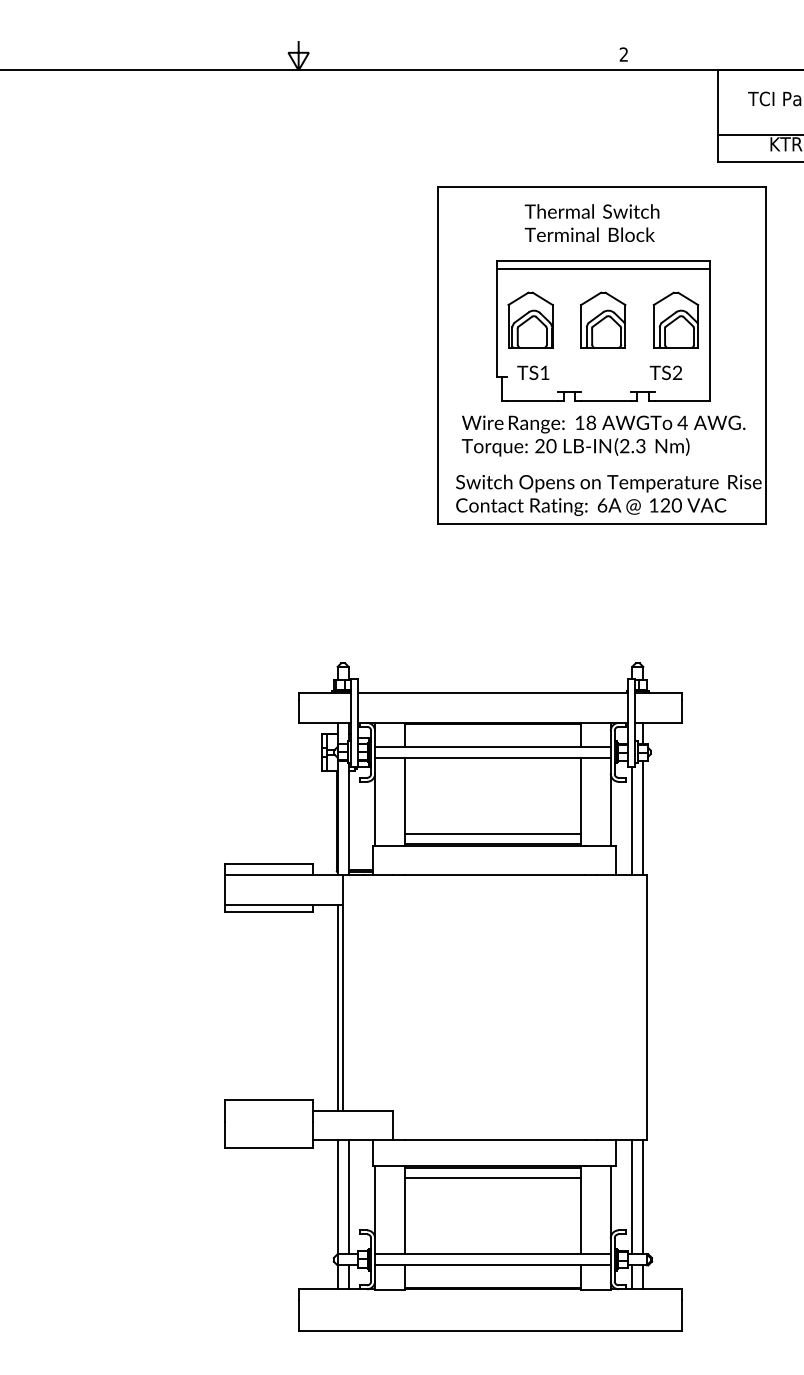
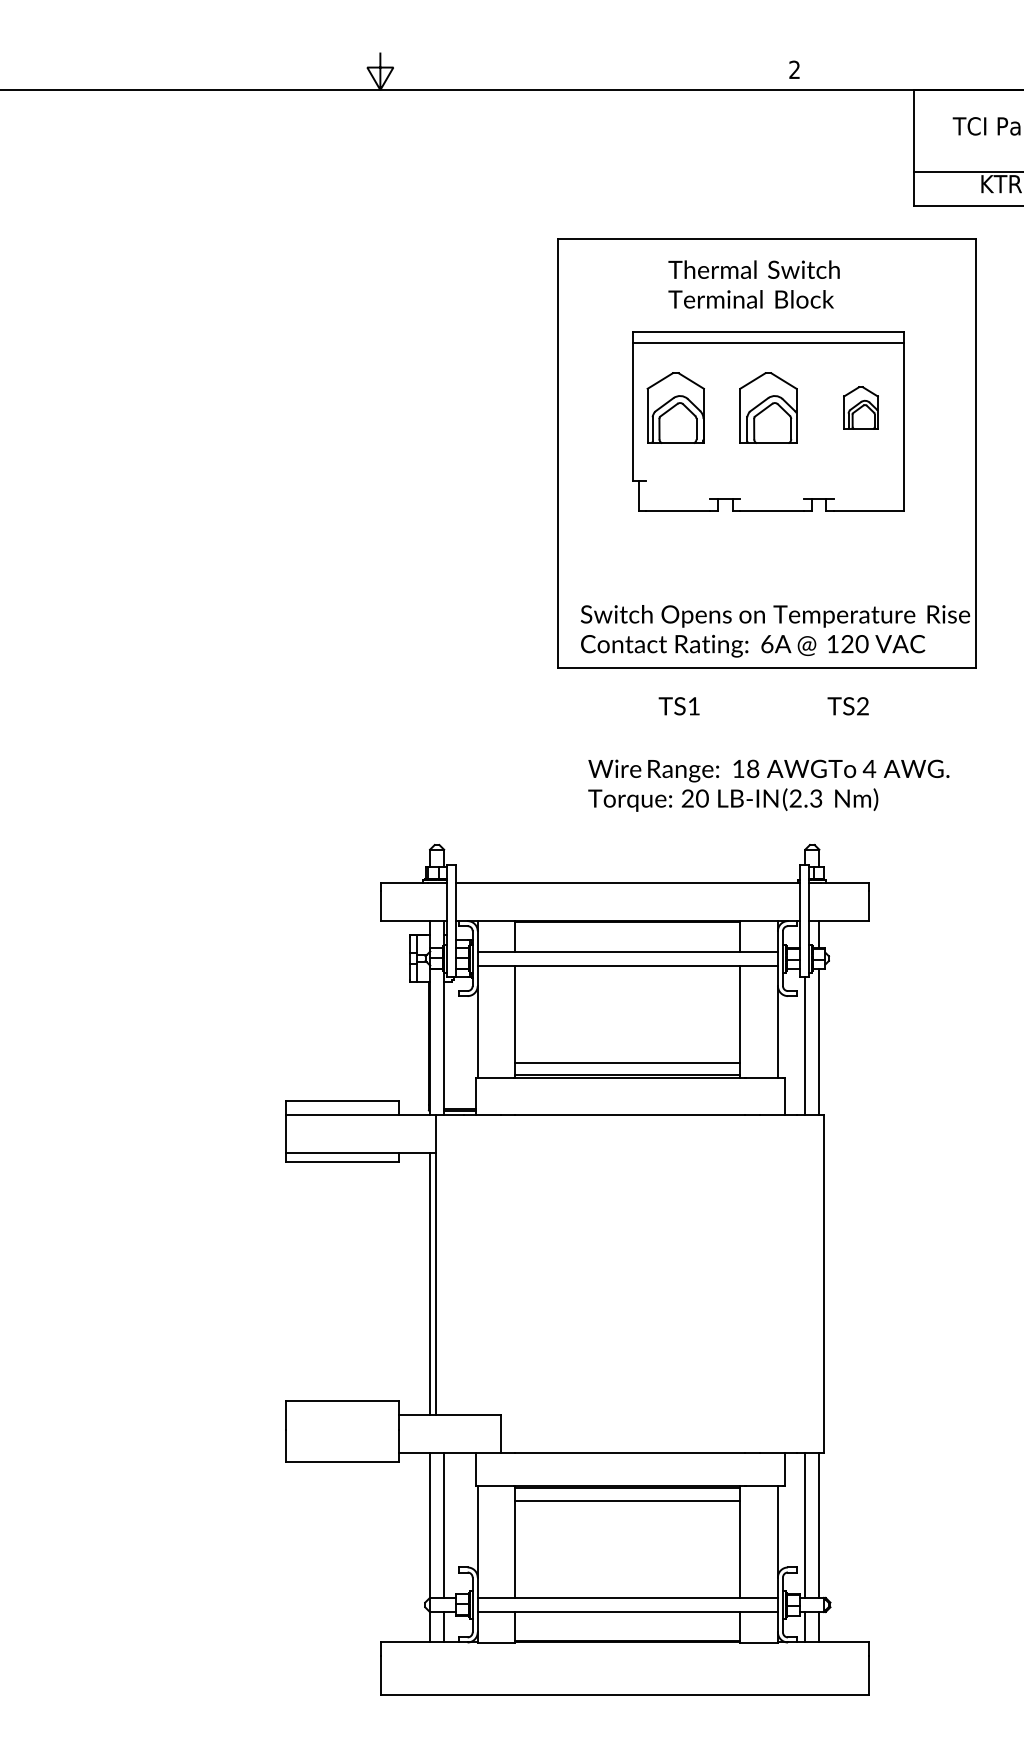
part: (675, 319) -> (860, 407), size x0.6
text: (599, 373) -> (763, 706), moved
text: (603, 435) -> (768, 785), moved

